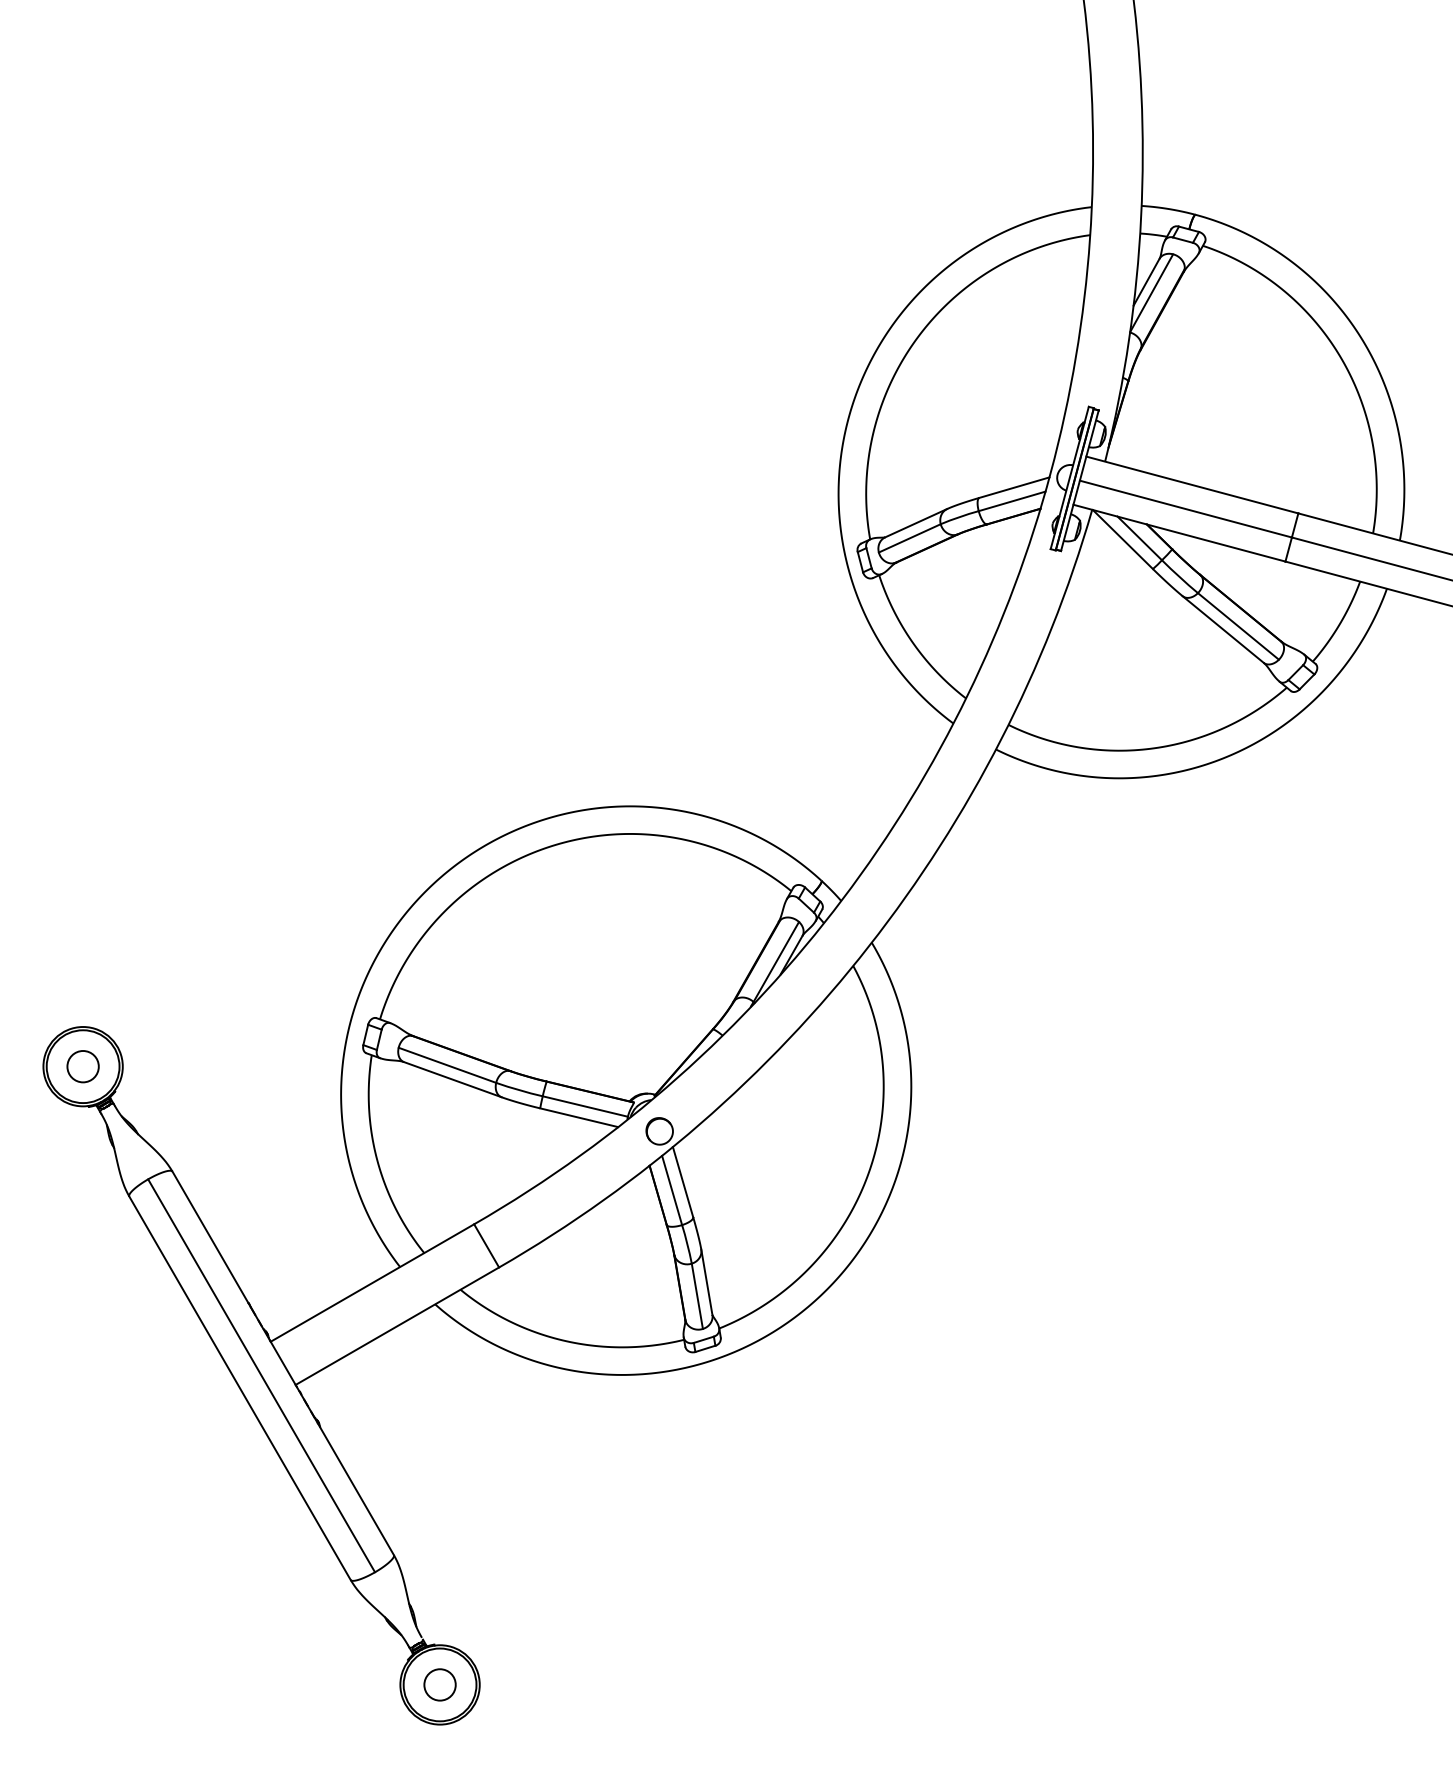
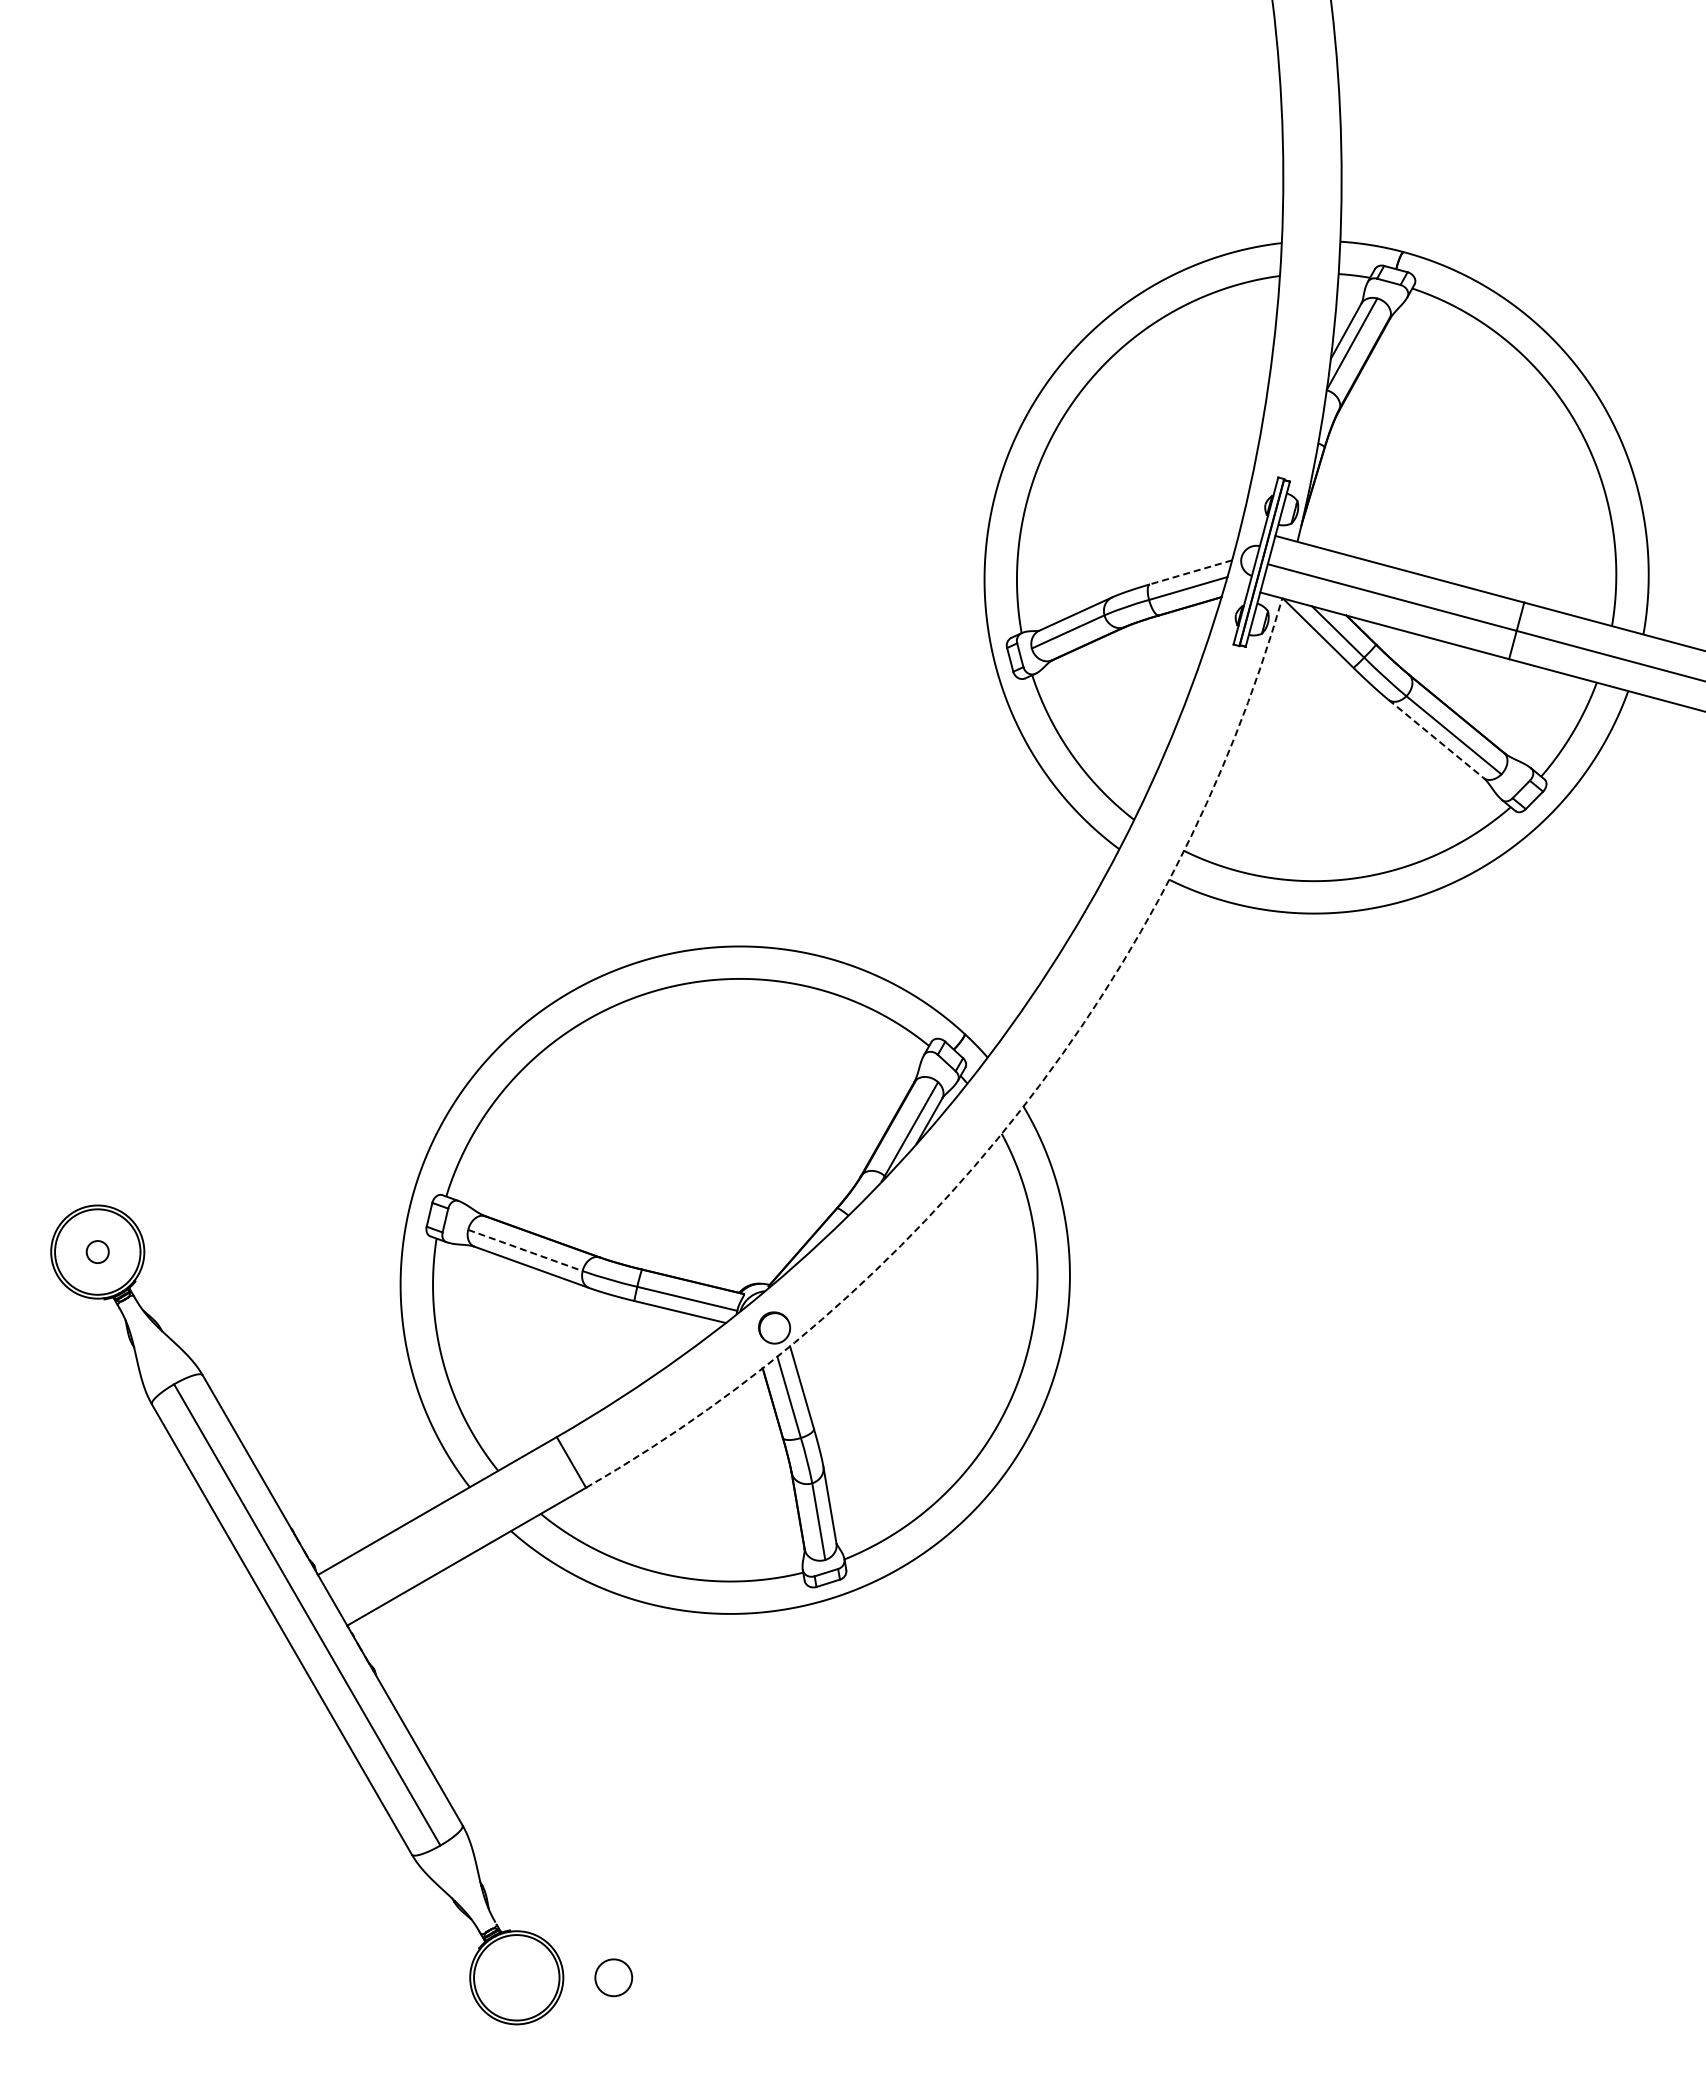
line: (1014, 487) -> (1191, 572), solid -> dashed
line: (1223, 629) -> (1436, 738), solid -> dashed
arc: (869, 946) -> (1020, 1110), solid -> dashed
line: (447, 1065) -> (525, 1250), solid -> dashed
circle: (82, 1066) -> (97, 1251), size x0.6
circle: (439, 1684) -> (613, 1977), moved

